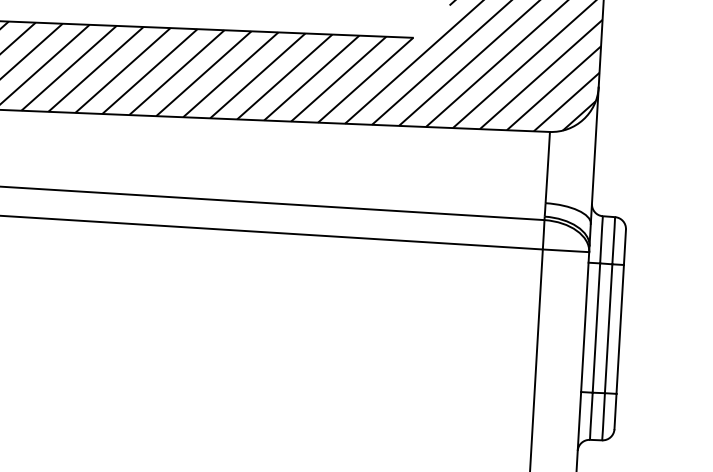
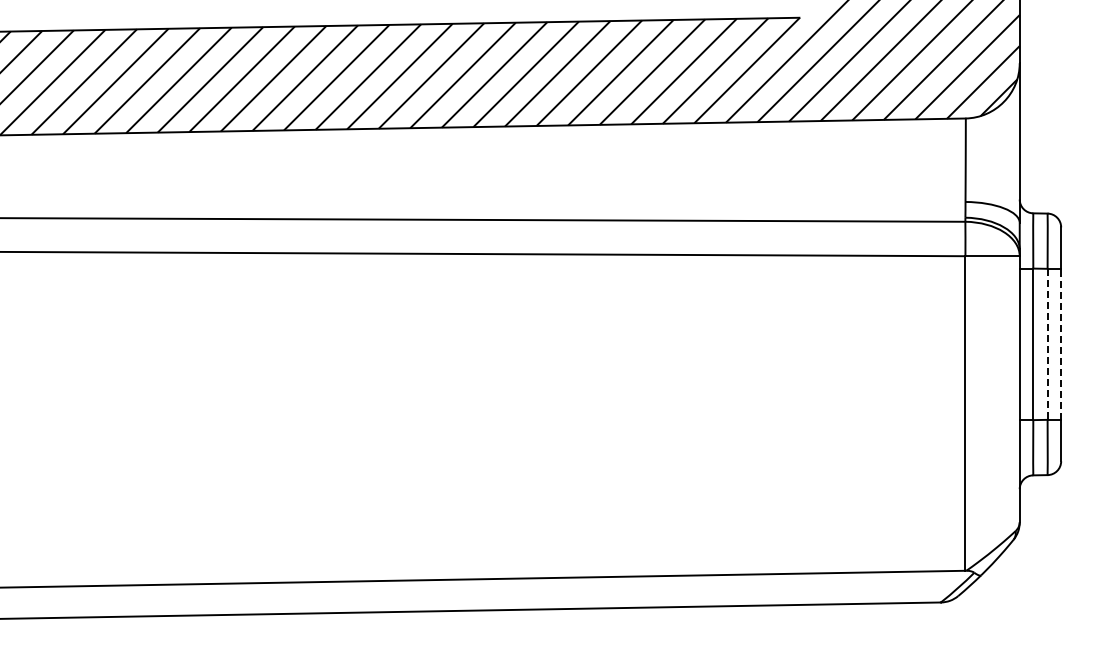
line: (608, 328) -> (1047, 344), solid -> dashed
line: (620, 329) -> (1061, 344), solid -> dashed

